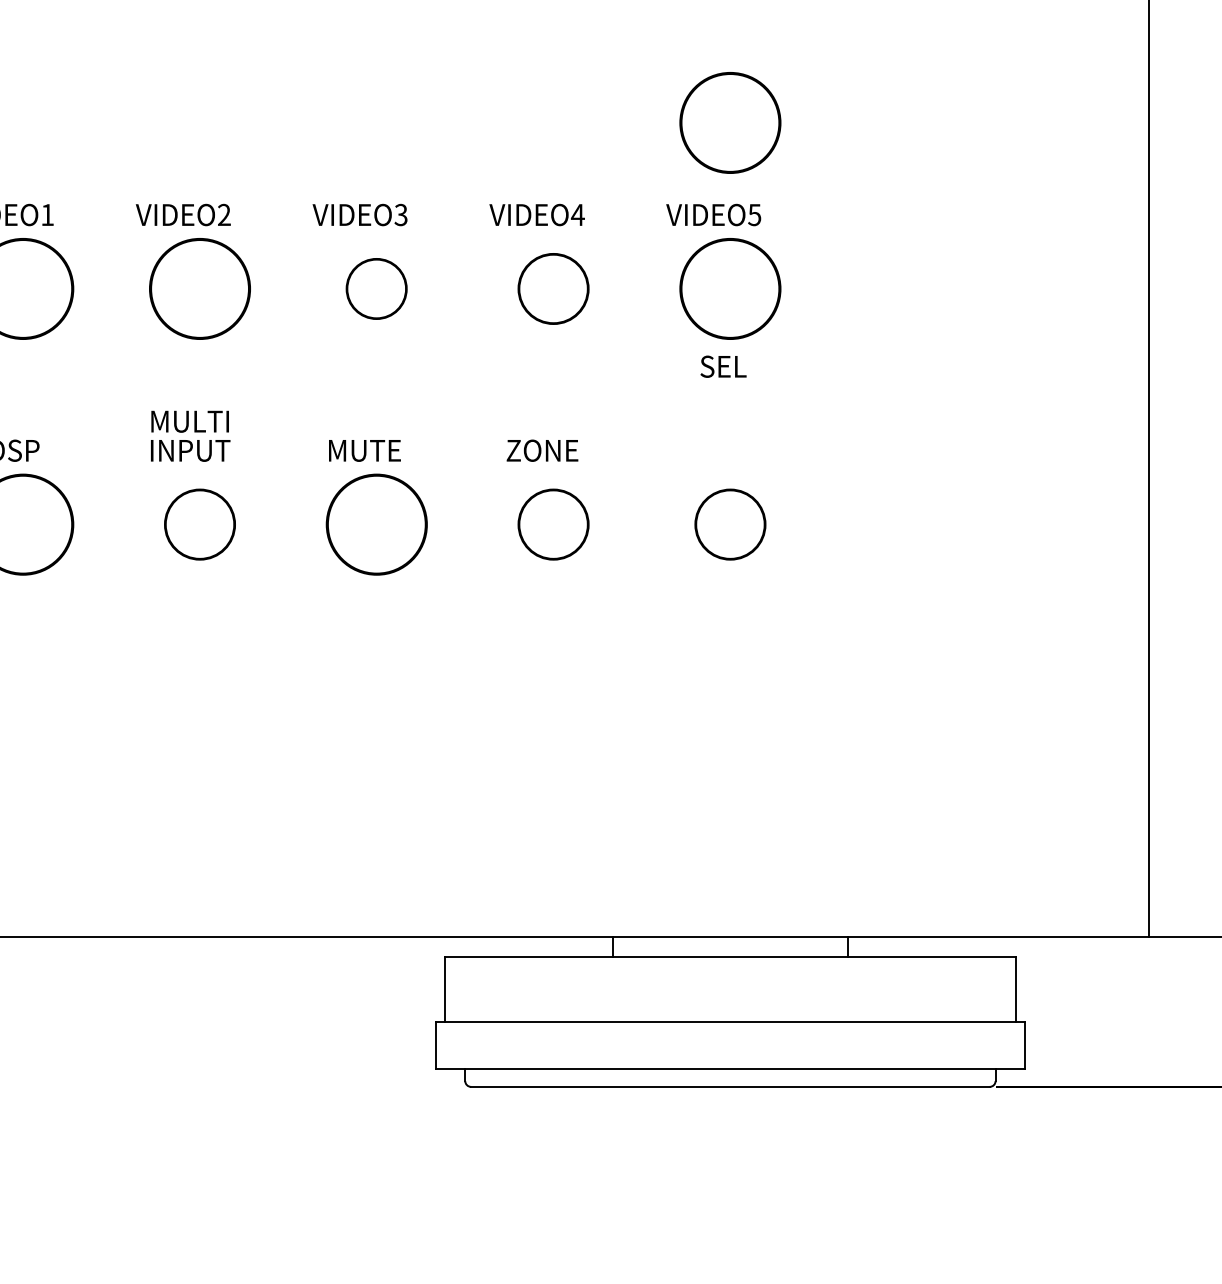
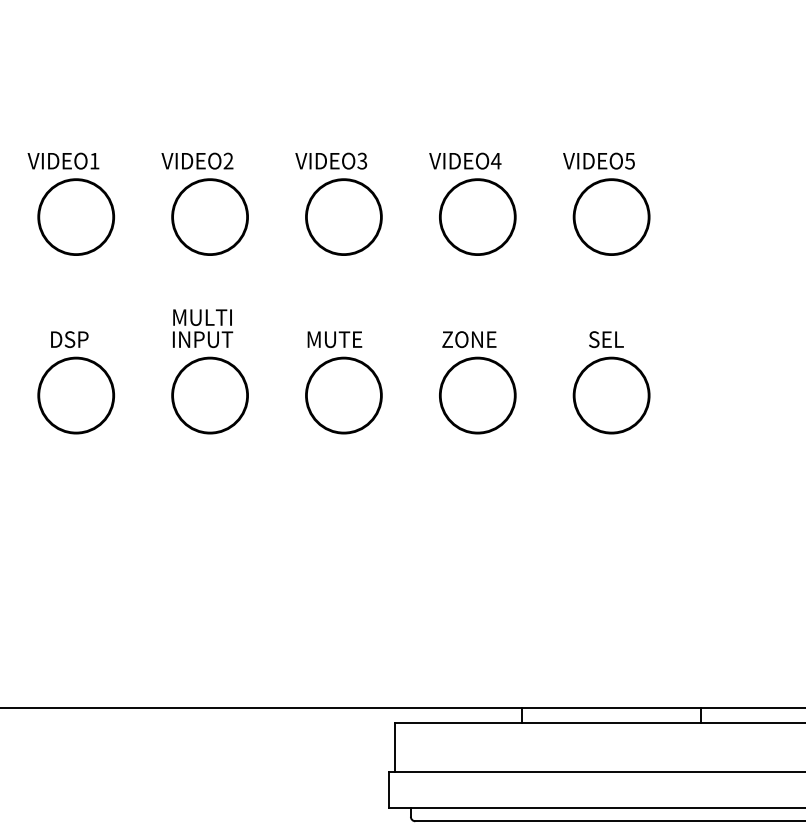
circle: (730, 122) -> (611, 91), removed
circle: (376, 288) -> (343, 216), size x1.67
circle: (553, 288) -> (477, 216), size x1.43
text: (723, 366) -> (606, 339), moved
circle: (199, 524) -> (209, 395), size x1.43
circle: (553, 524) -> (477, 395), size x1.43
circle: (730, 524) -> (611, 395), size x1.43

